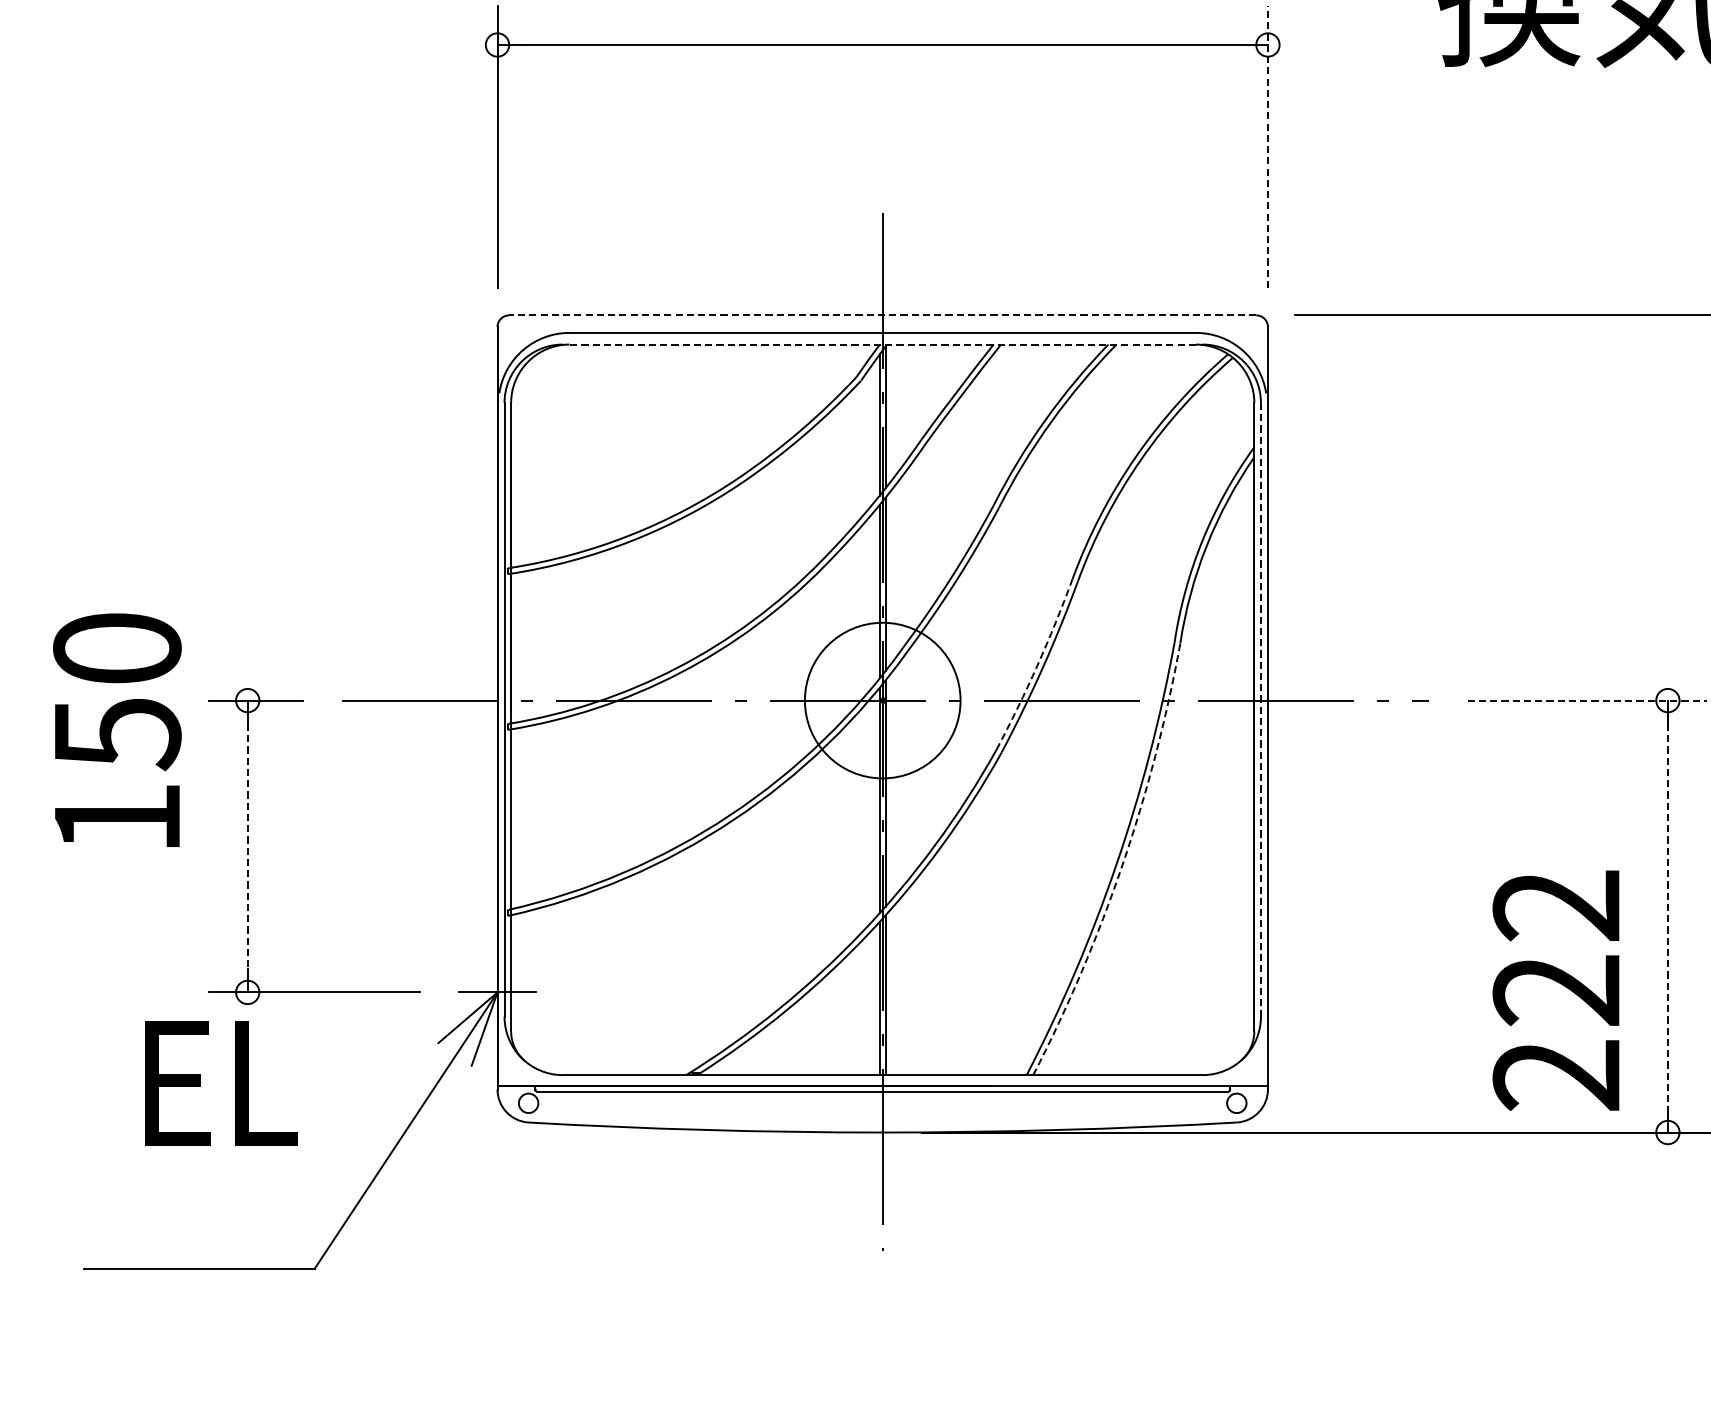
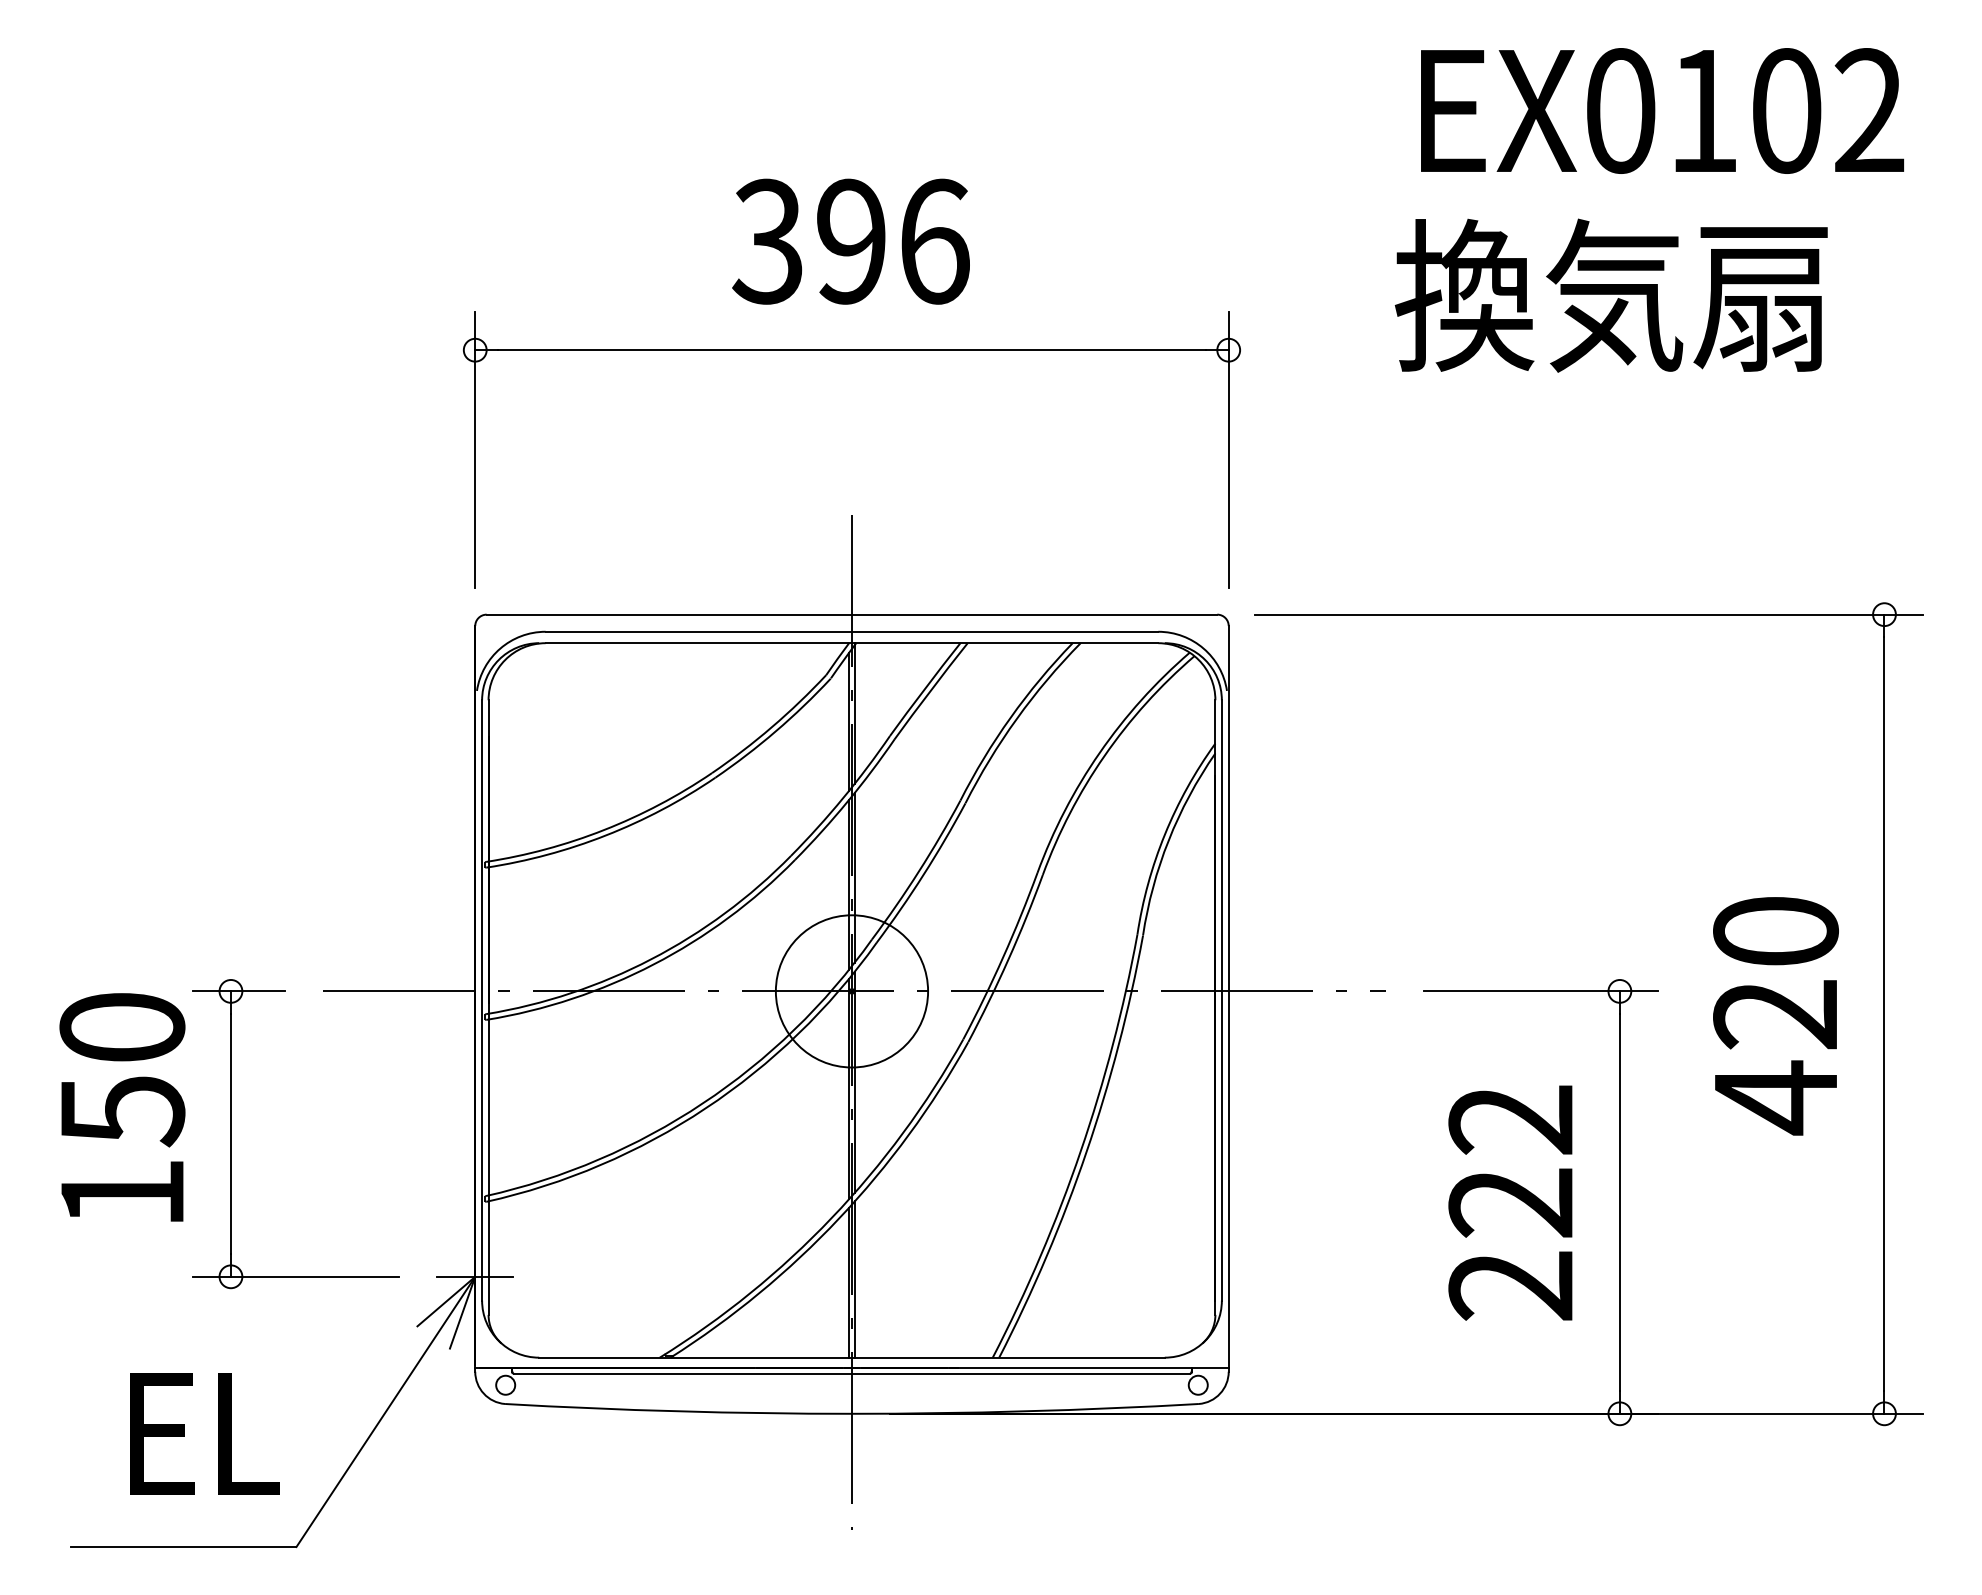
line: (1267, 147) -> (1228, 450), dashed -> solid
line: (882, 315) -> (851, 614), dashed -> solid
line: (882, 344) -> (851, 643), dashed -> solid
arc: (1037, 665) -> (1003, 957), dashed -> solid
line: (1587, 700) -> (1541, 991), dashed -> solid
line: (1260, 709) -> (1221, 1000), dashed -> solid
text: (117, 730) -> (122, 1107), moved
line: (247, 846) -> (230, 1134), dashed -> solid
arc: (1122, 865) -> (1086, 1152), dashed -> solid
line: (1667, 917) -> (1619, 1203), dashed -> solid
text: (1556, 990) -> (1510, 1202), moved
text: (220, 1083) -> (204, 1433), moved

